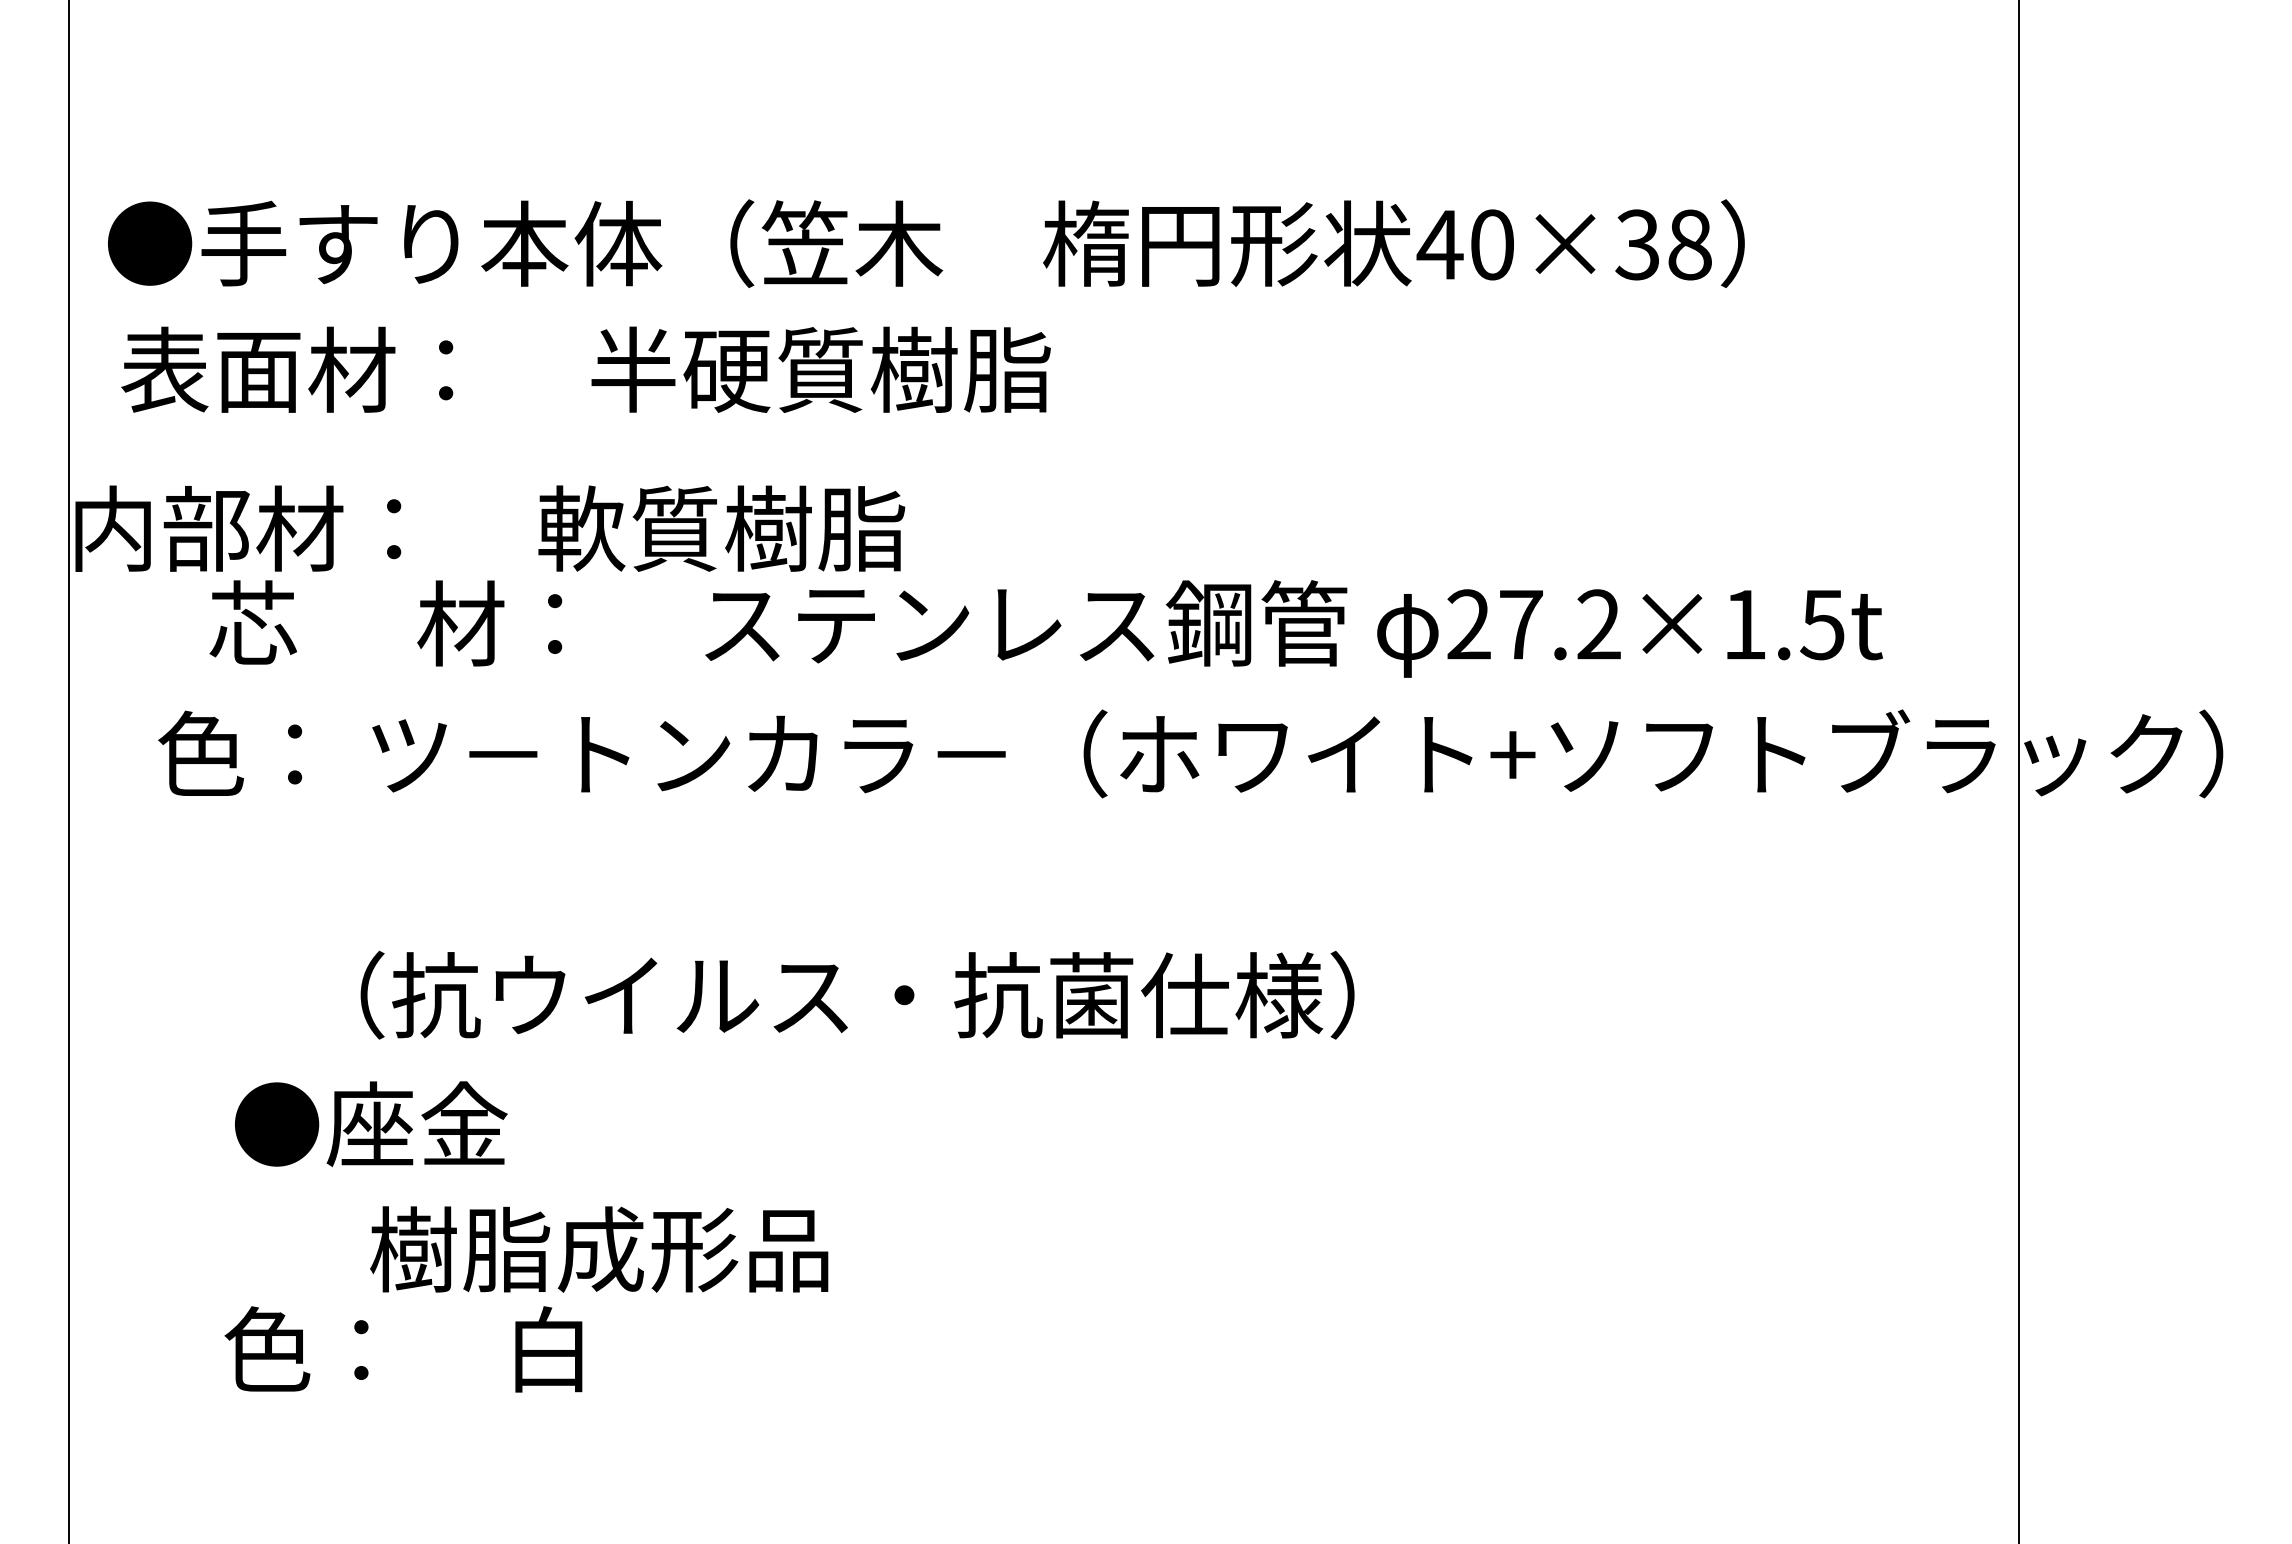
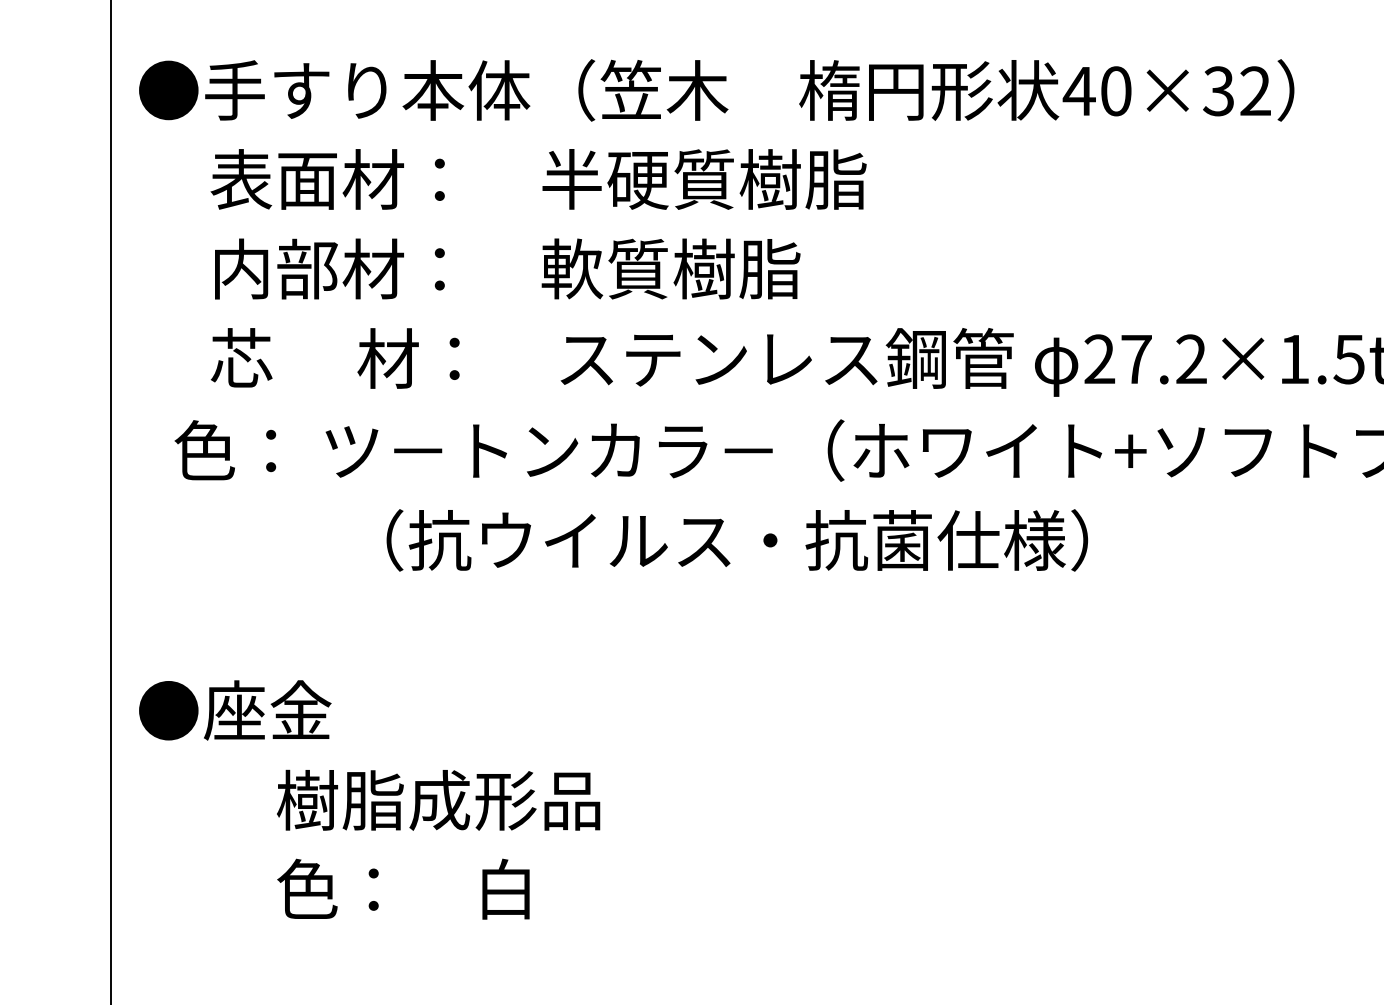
text: (1689, 244) -> (1255, 91), 40×38 -> 40×32
text: (585, 369) -> (538, 179), moved
text: (490, 528) -> (507, 268), moved
text: (857, 994) -> (737, 539), moved
text: (371, 1123) -> (235, 710), moved
text: (599, 1249) -> (438, 800), moved
text: (403, 1349) -> (403, 889), moved

